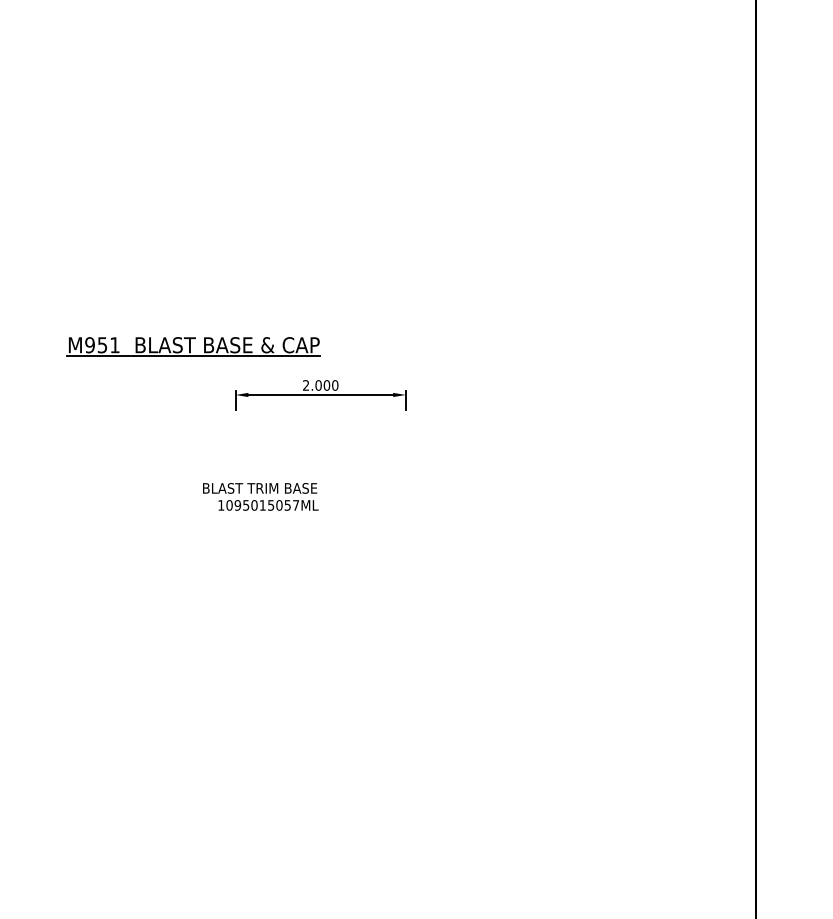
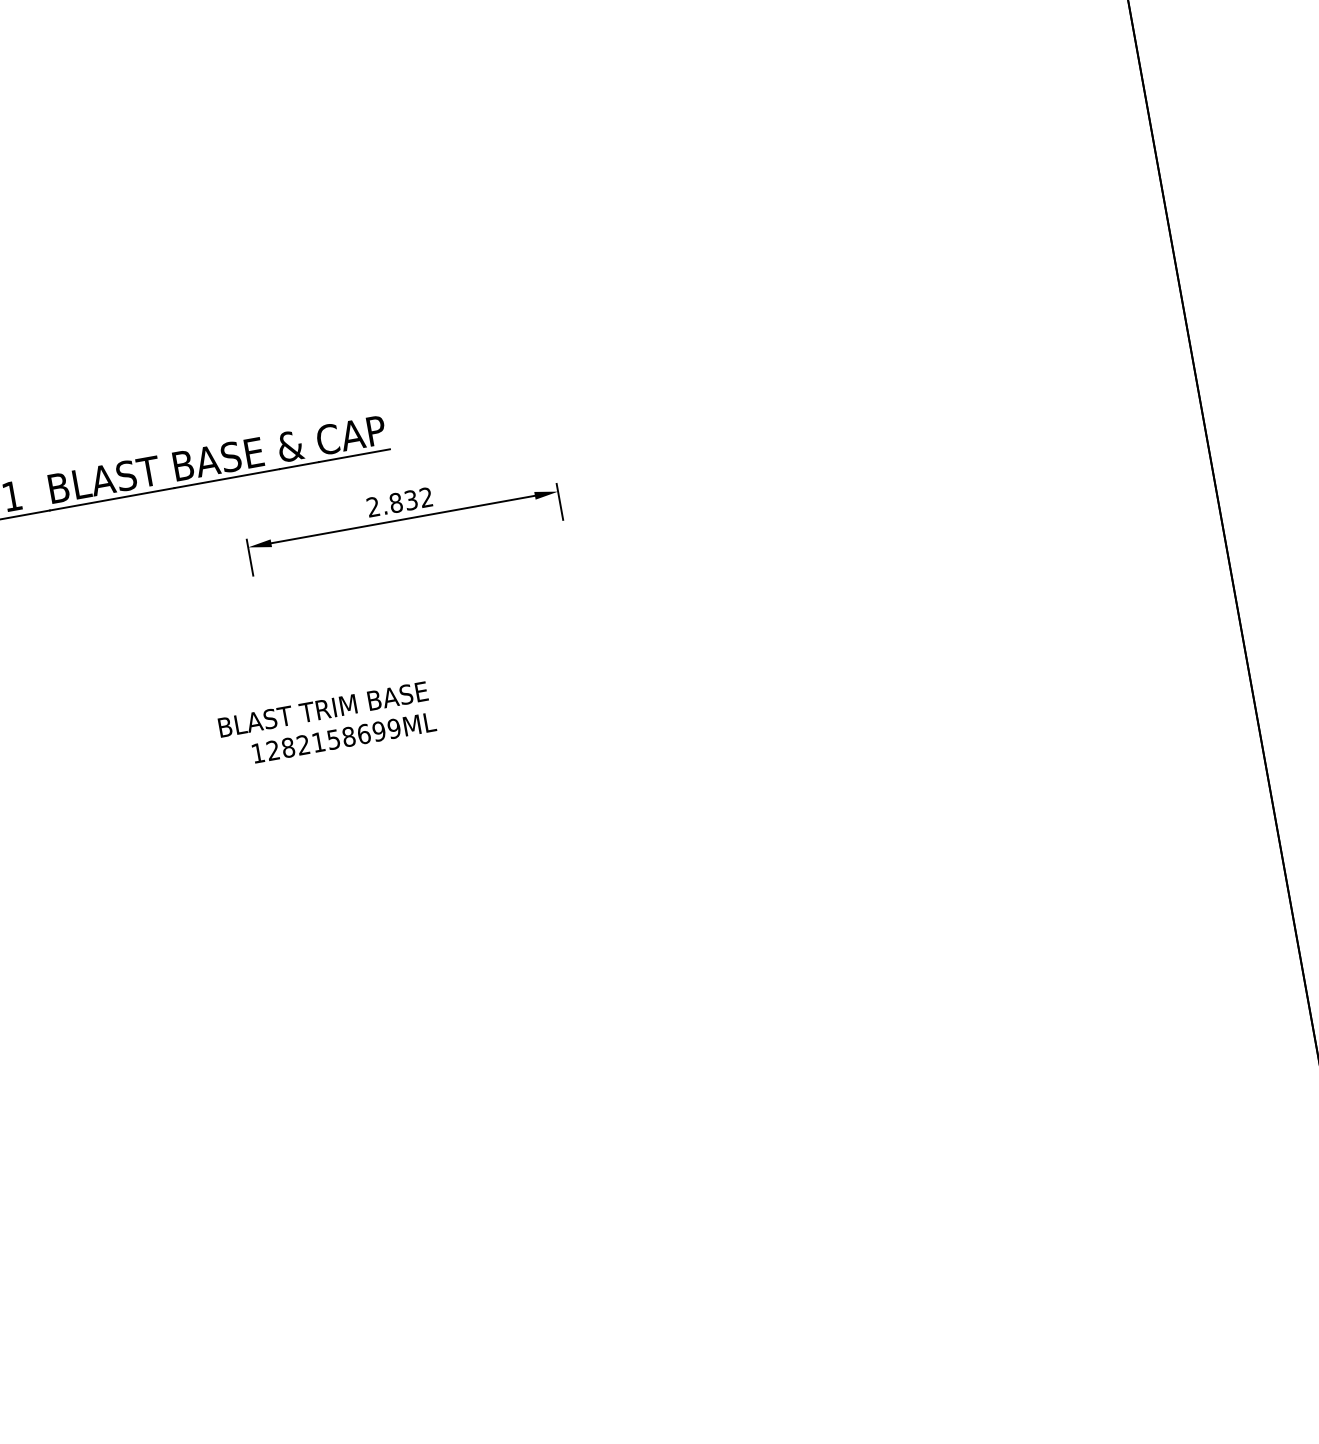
text: (326, 385) -> (410, 500), 2.000 -> 2.832
text: (262, 505) -> (333, 739), 1095015057ML -> 1282158699ML

